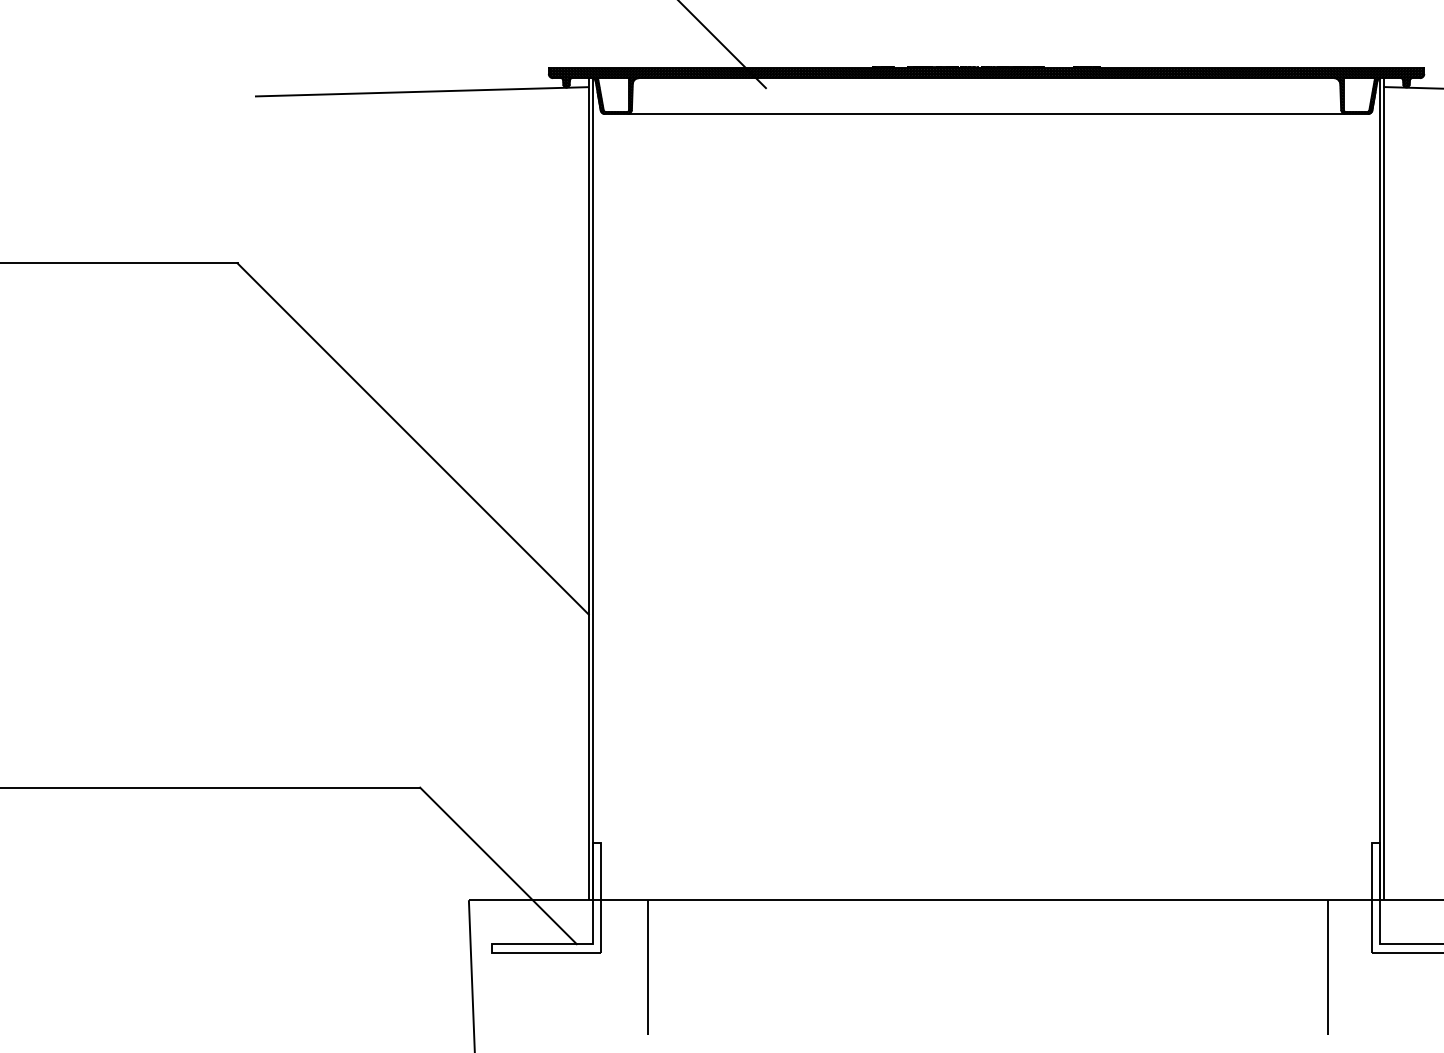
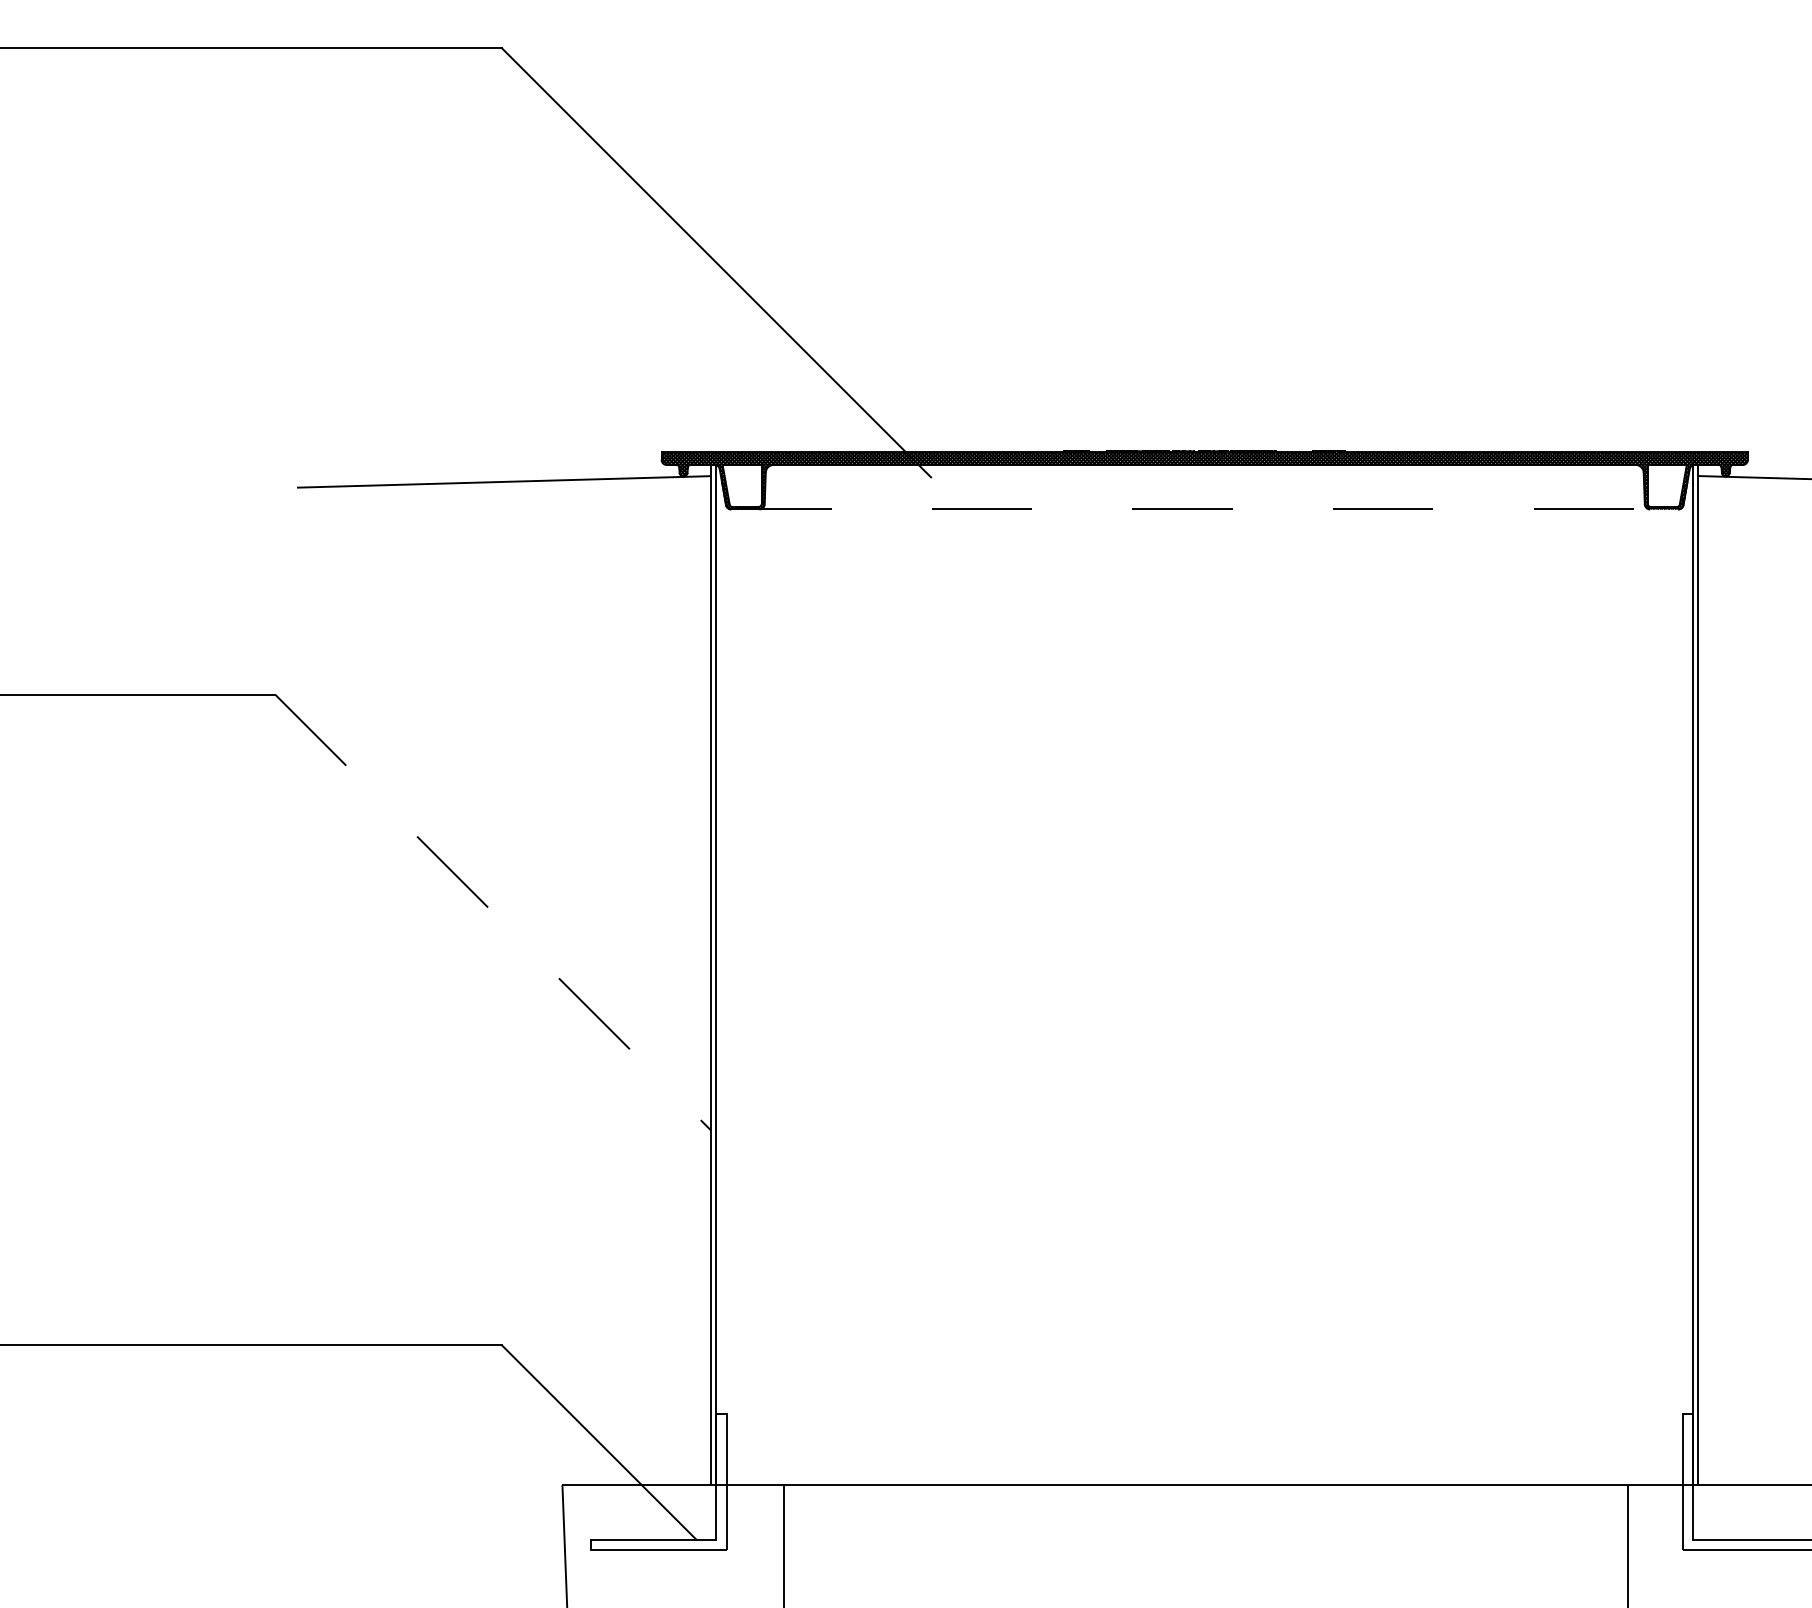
line: (987, 114) -> (1205, 509), solid -> dashed
line: (413, 439) -> (493, 913), solid -> dashed

